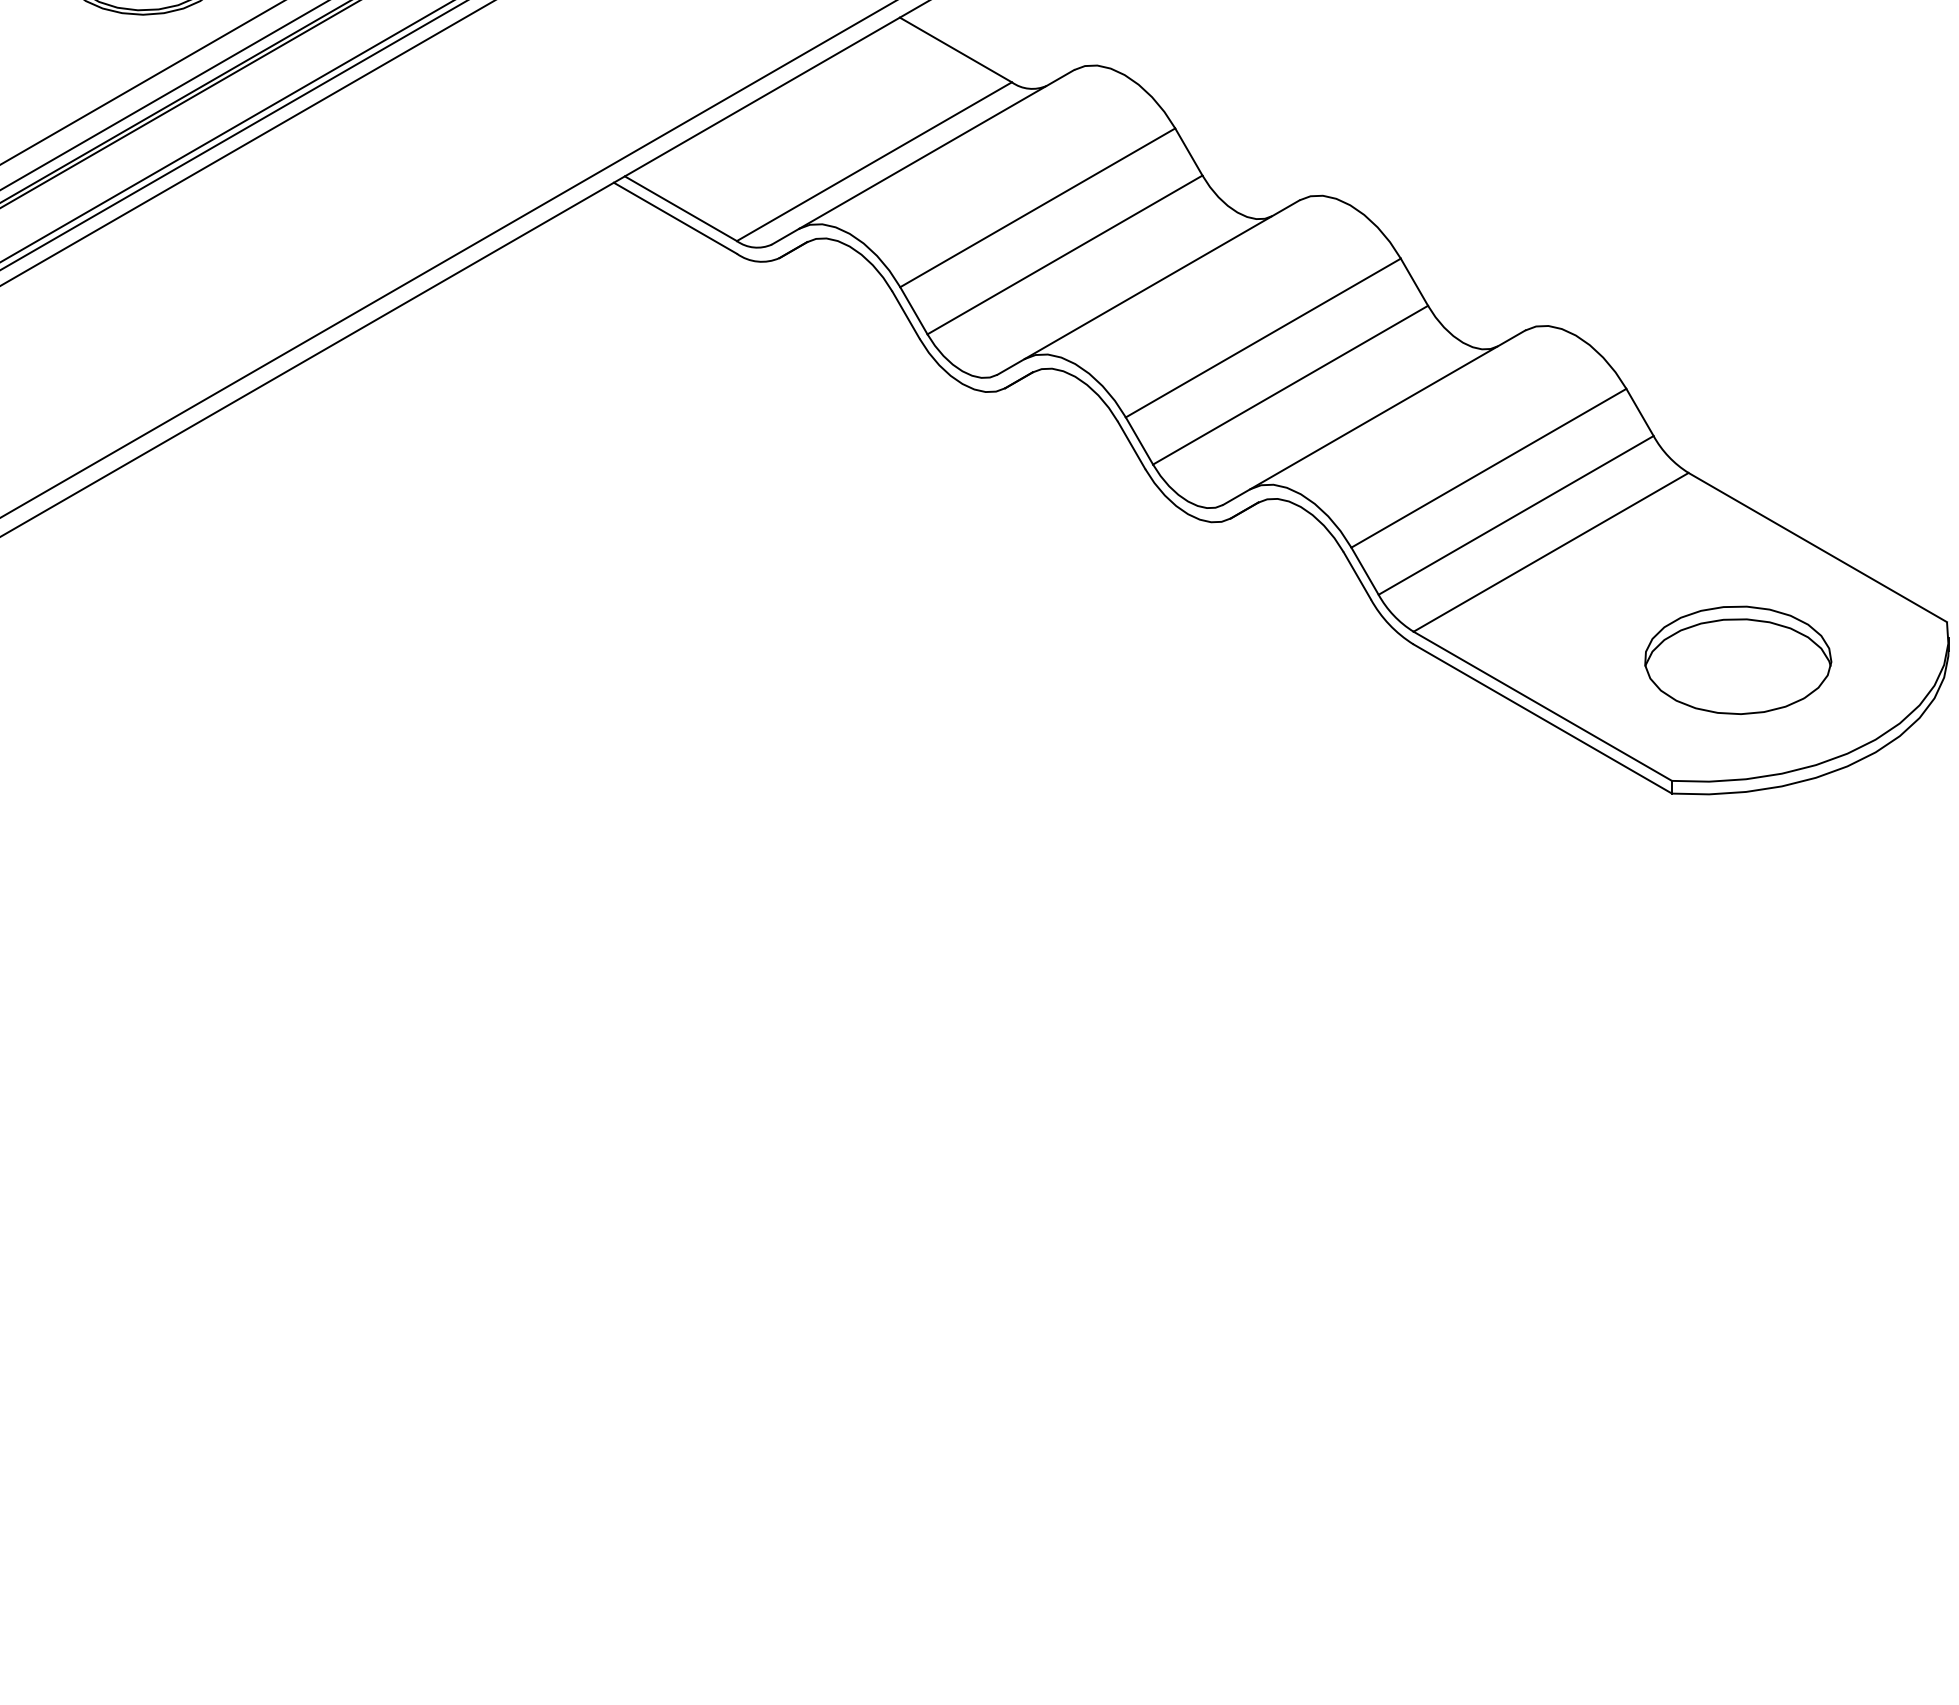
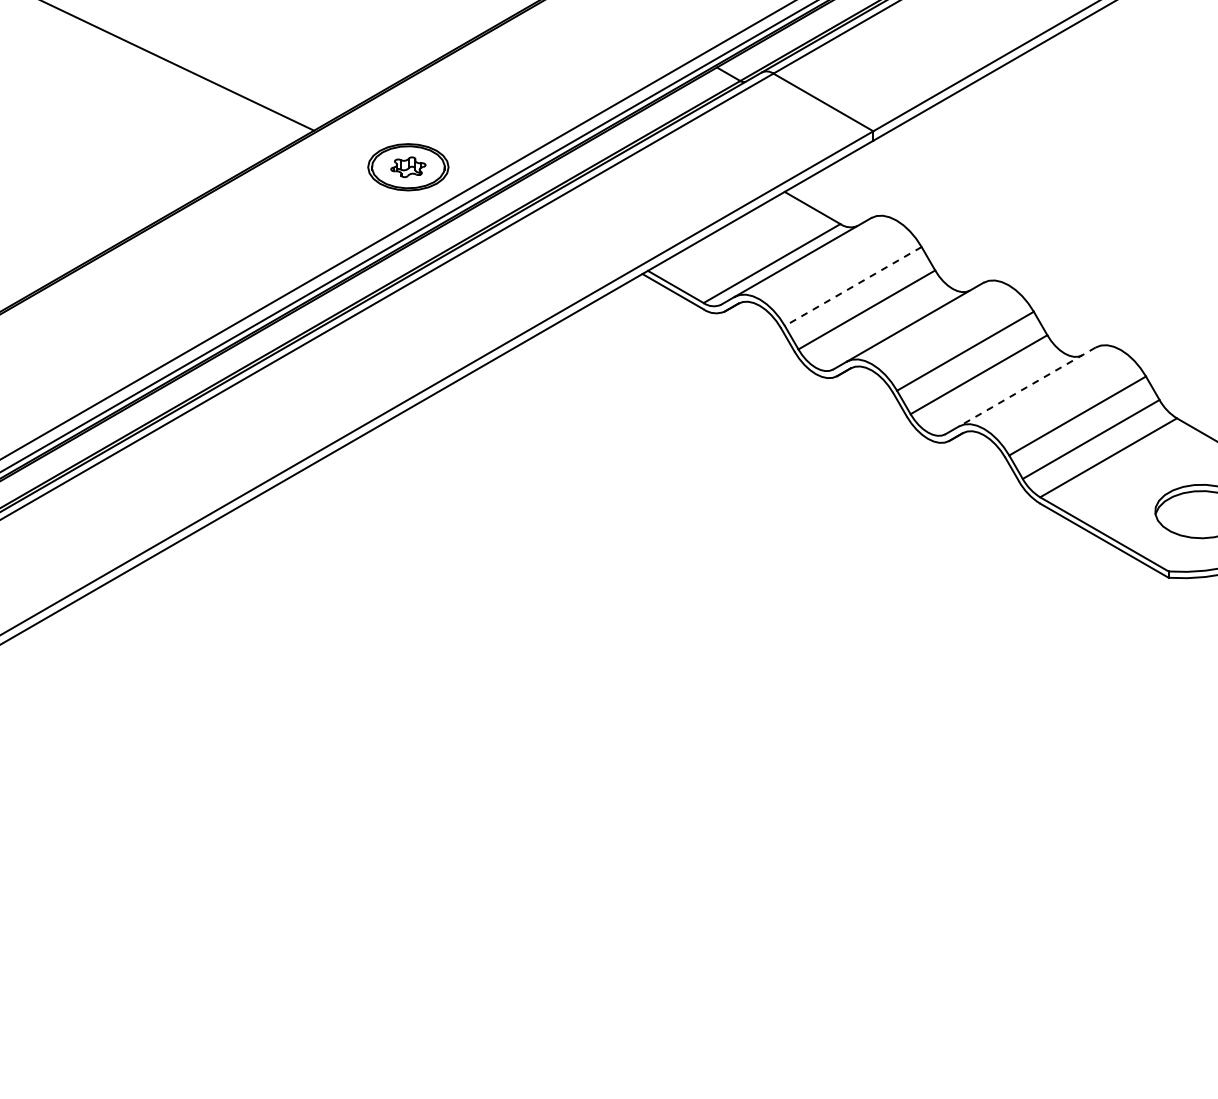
line: (1038, 207) -> (853, 286), solid -> dashed
line: (1388, 408) -> (1027, 386), solid -> dashed

